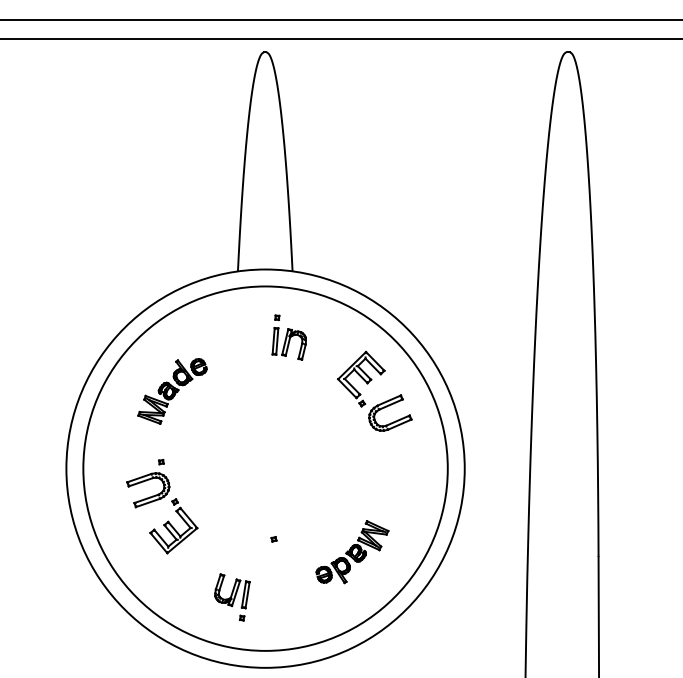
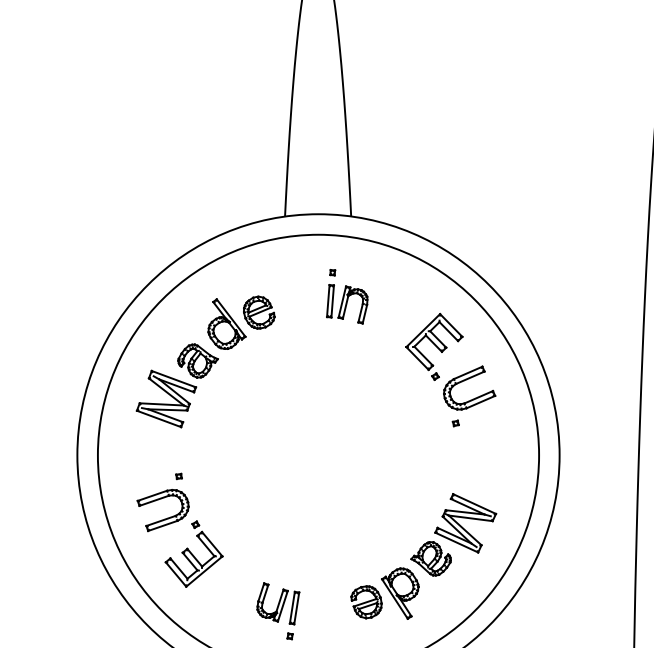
part: (172, 391) -> (205, 361), size x1.67
part: (161, 499) -> (179, 521), moved
part: (273, 539) -> (455, 423), moved
part: (352, 551) -> (423, 555), size x1.67

